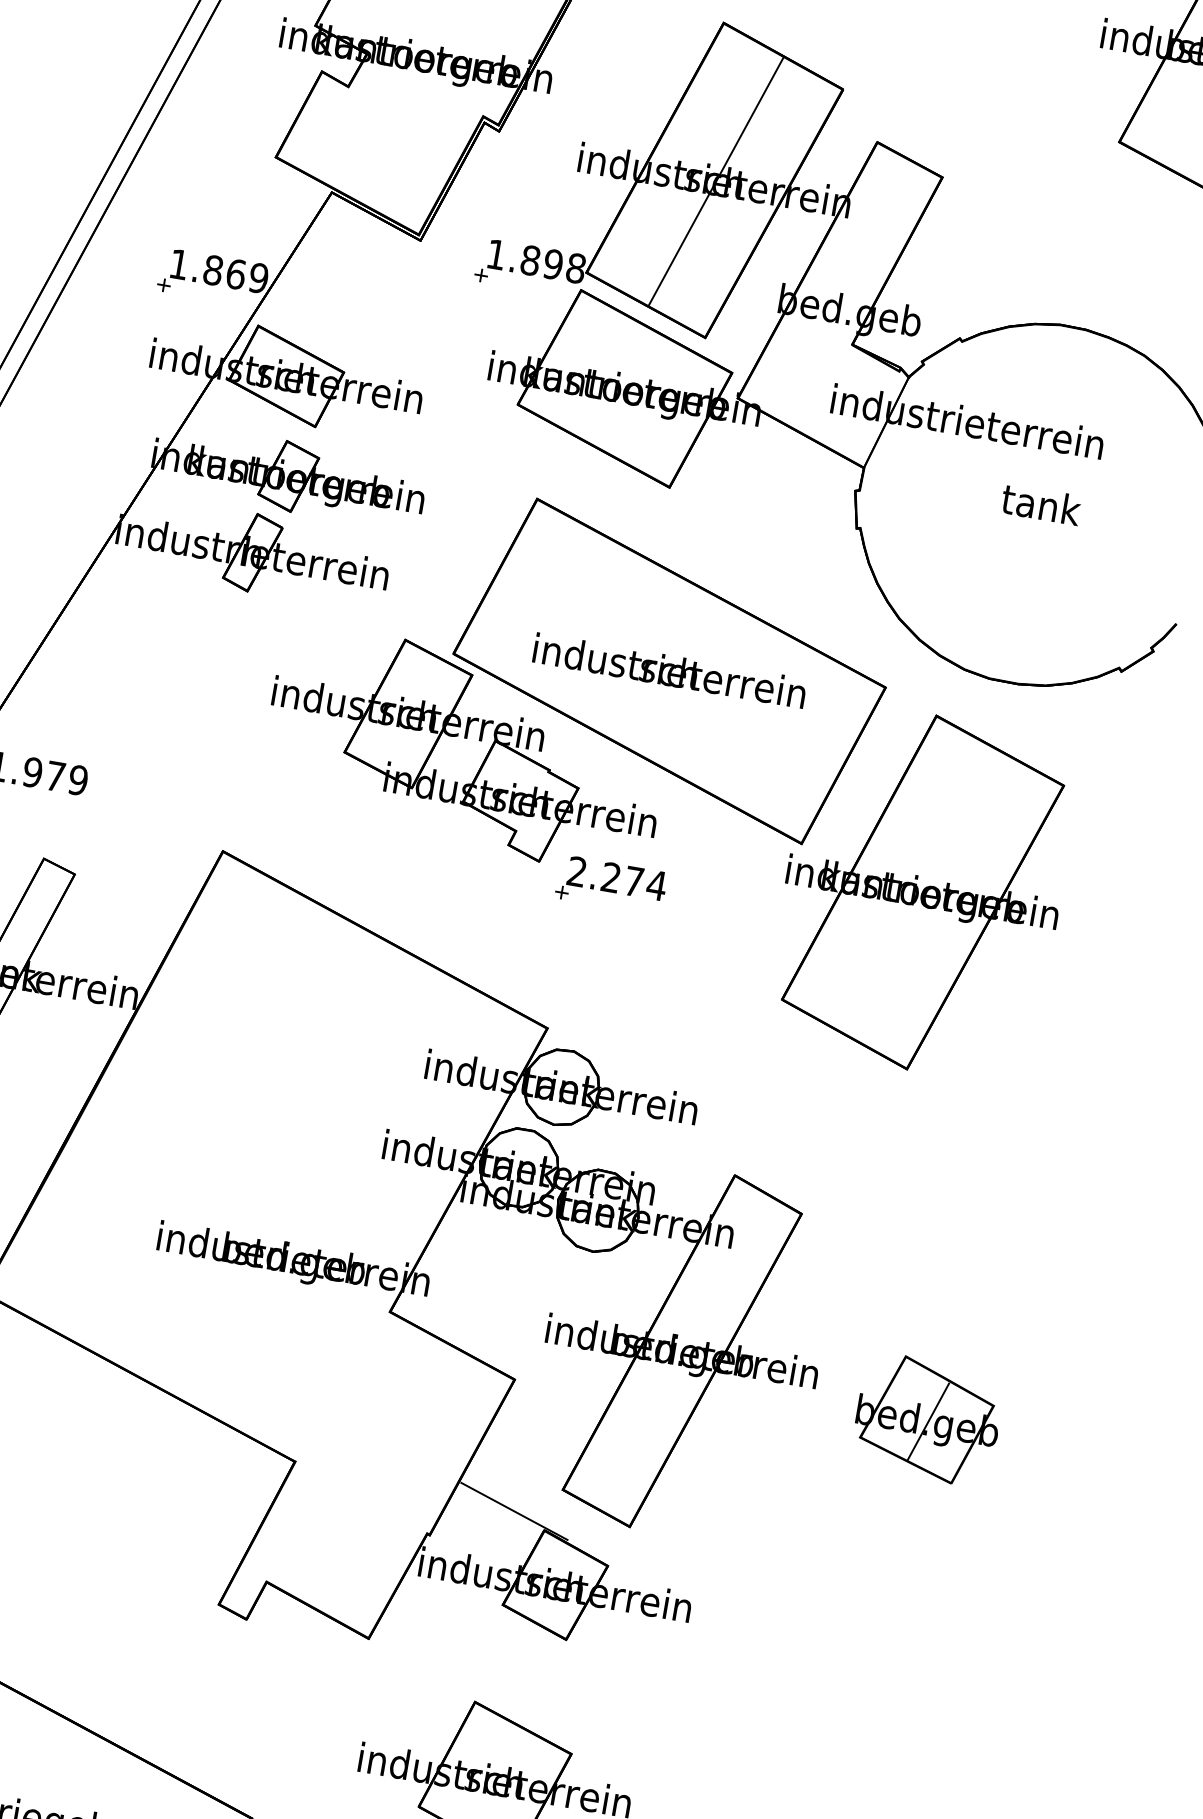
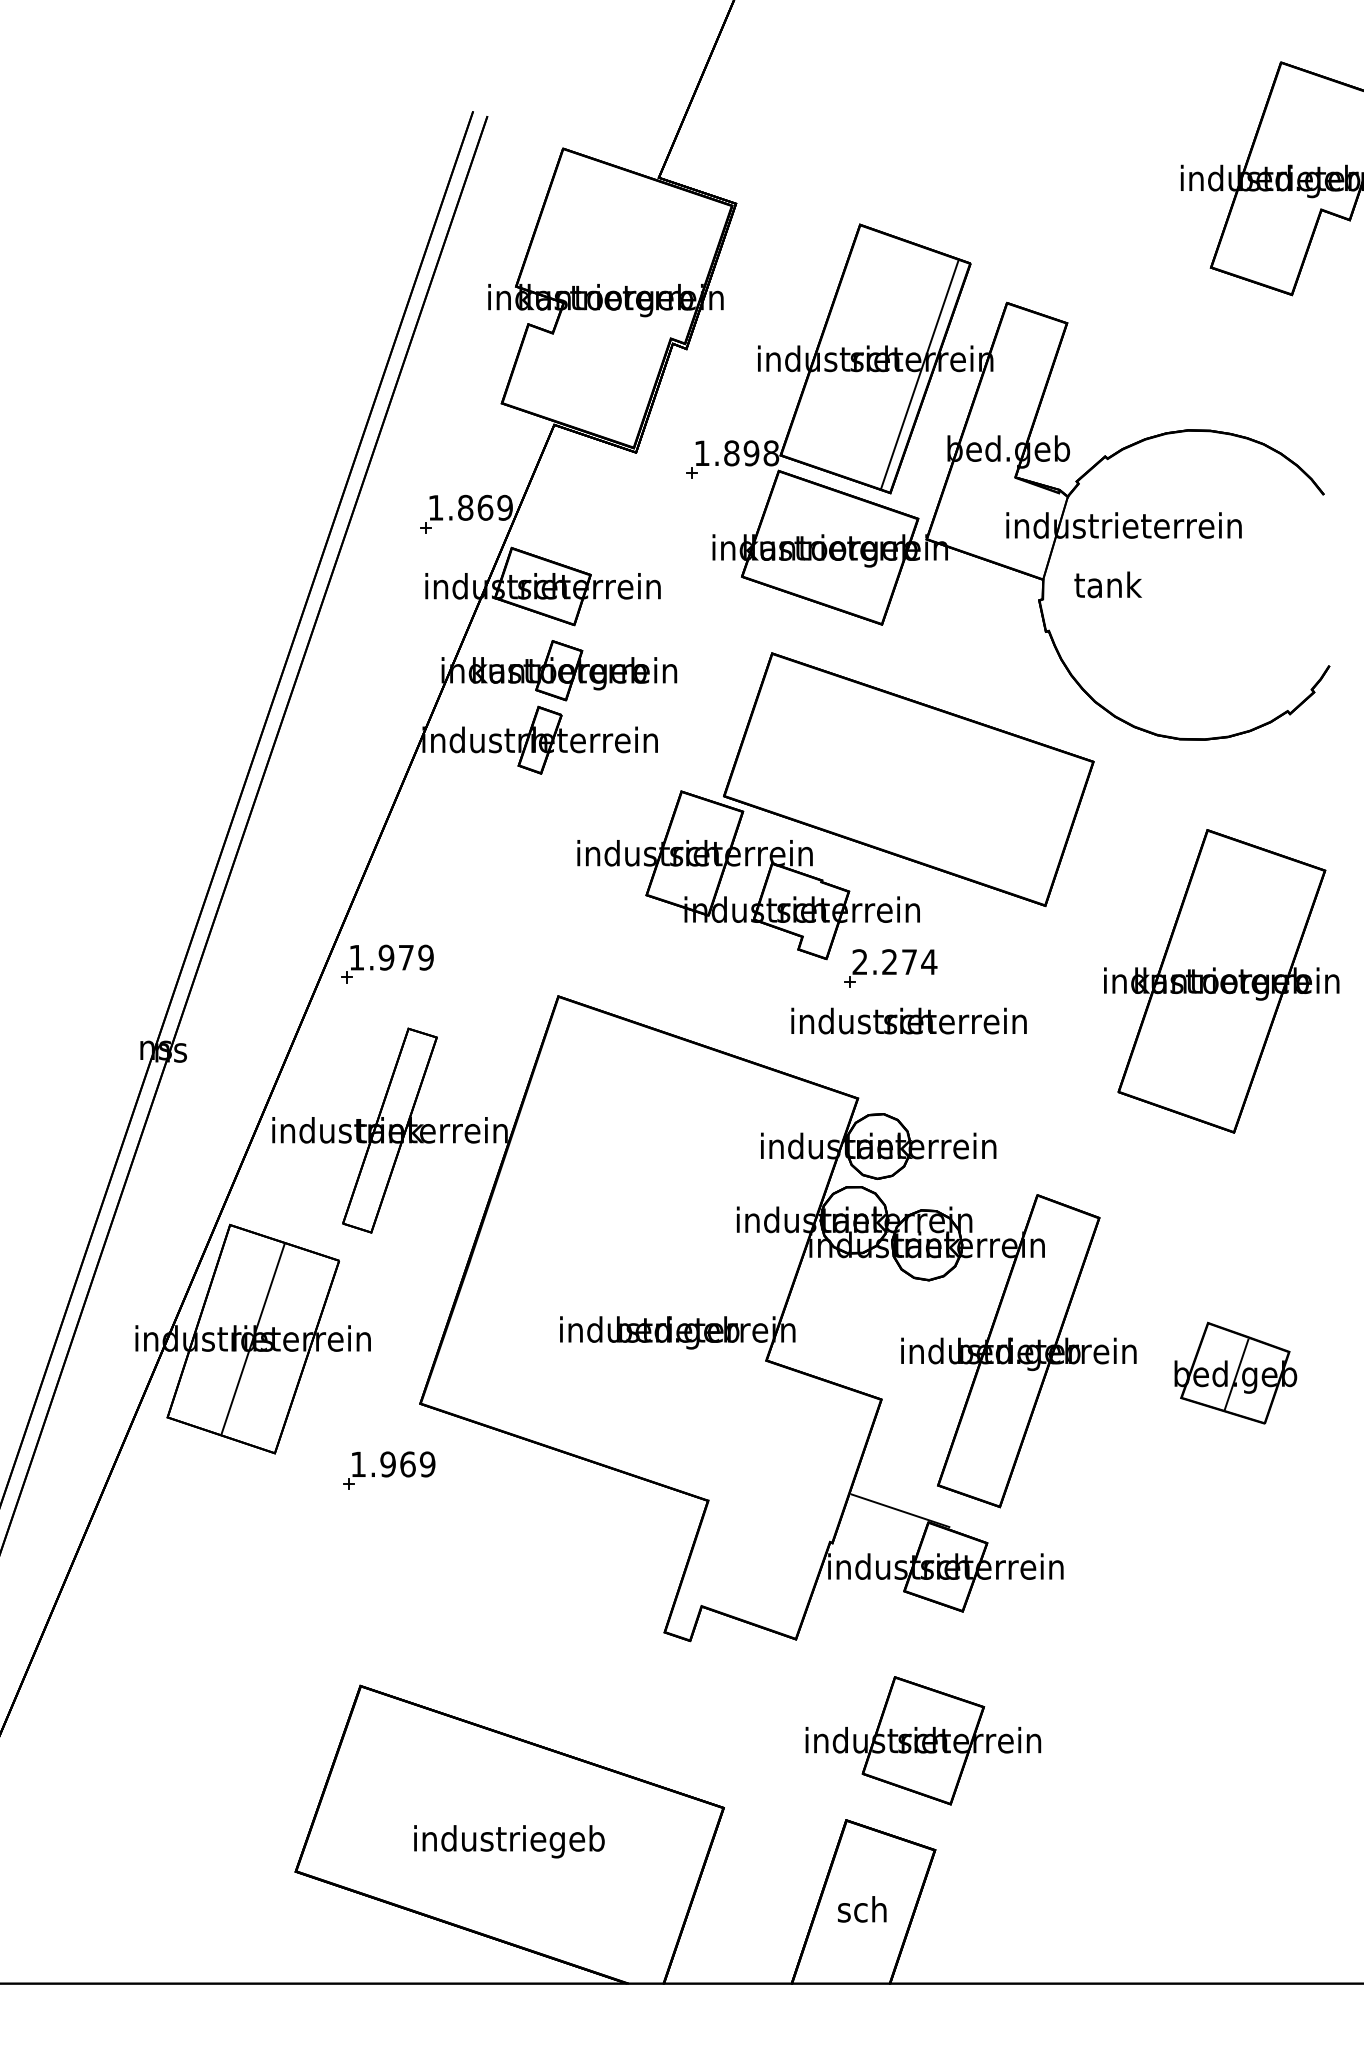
line: (715, 181) -> (919, 374), moved
text: (1040, 504) -> (1107, 584), moved
text: (669, 670) -> (908, 1020), moved
part: (922, 892) -> (1221, 981), moved

